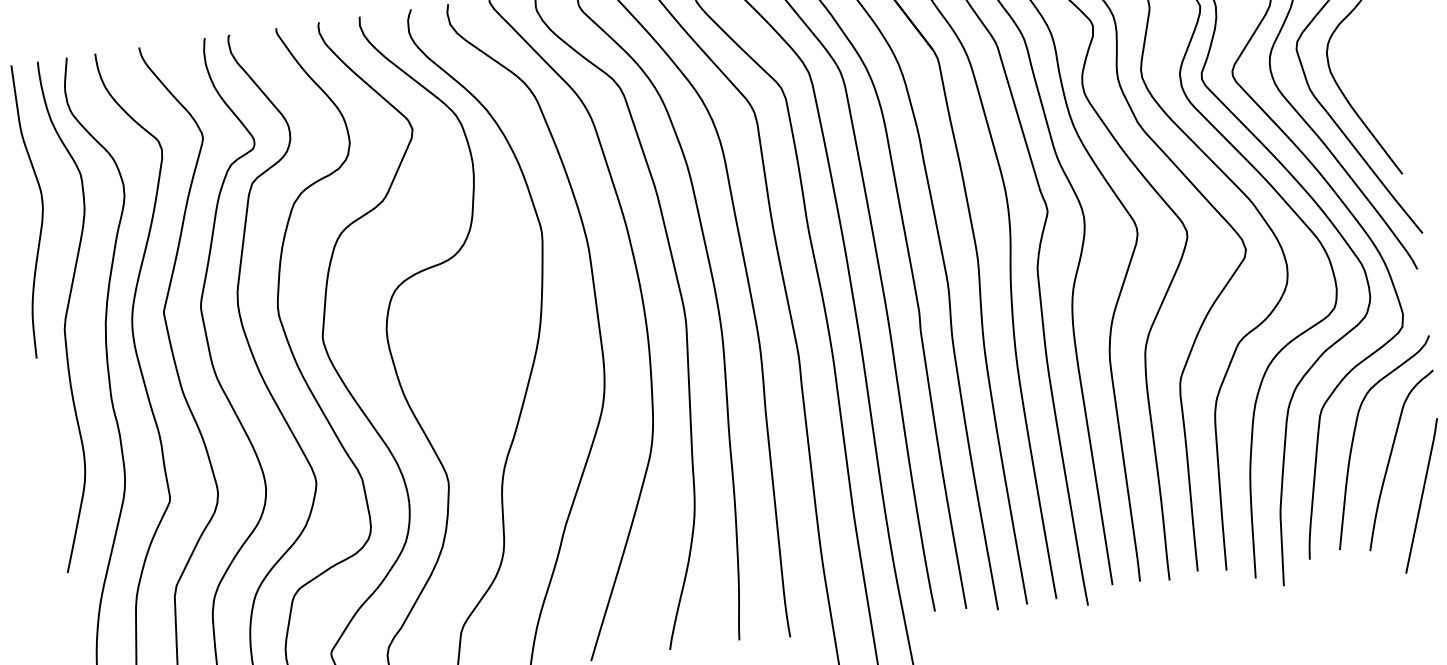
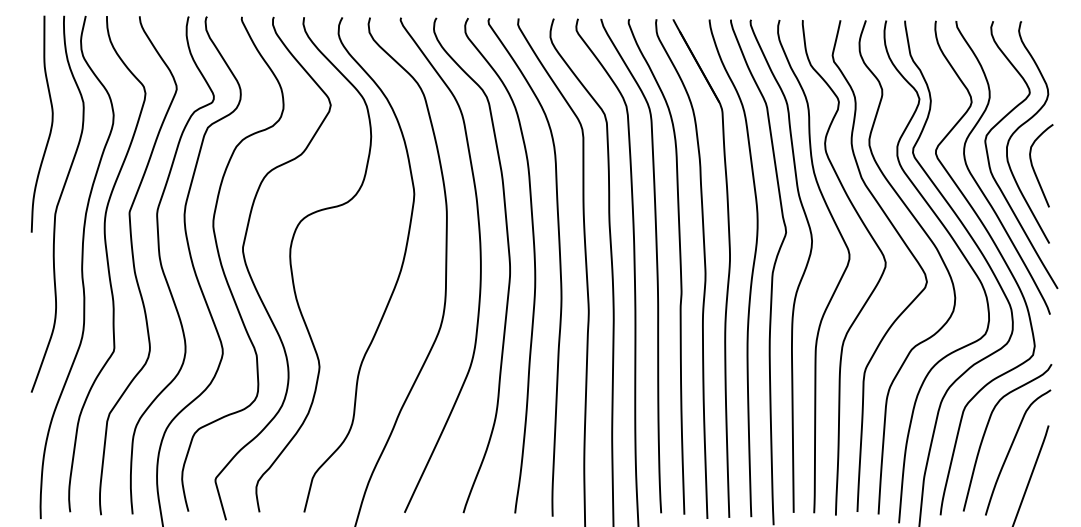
curve: (1367, 76) -> (1034, 168), added

